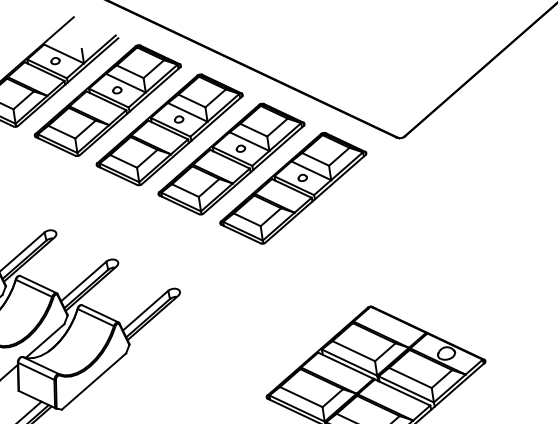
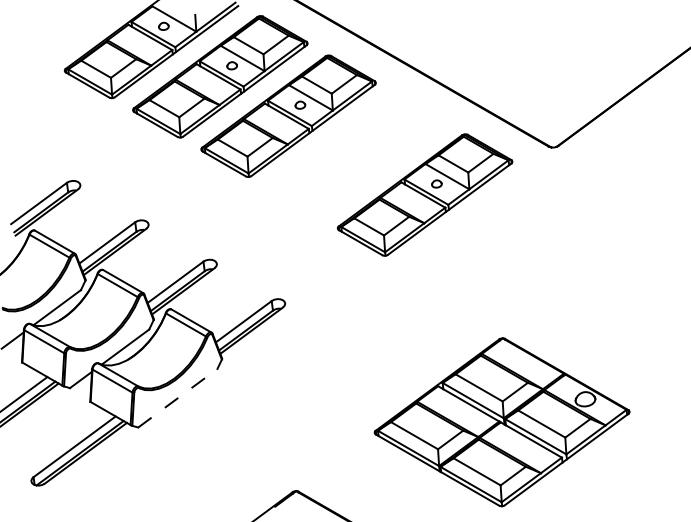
part: (231, 158) -> (356, 155), removed
line: (94, 380) -> (178, 397), solid -> dashed

